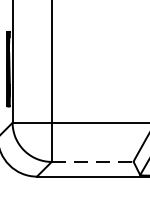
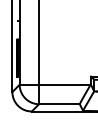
line: (92, 162) -> (59, 104), dashed -> solid

